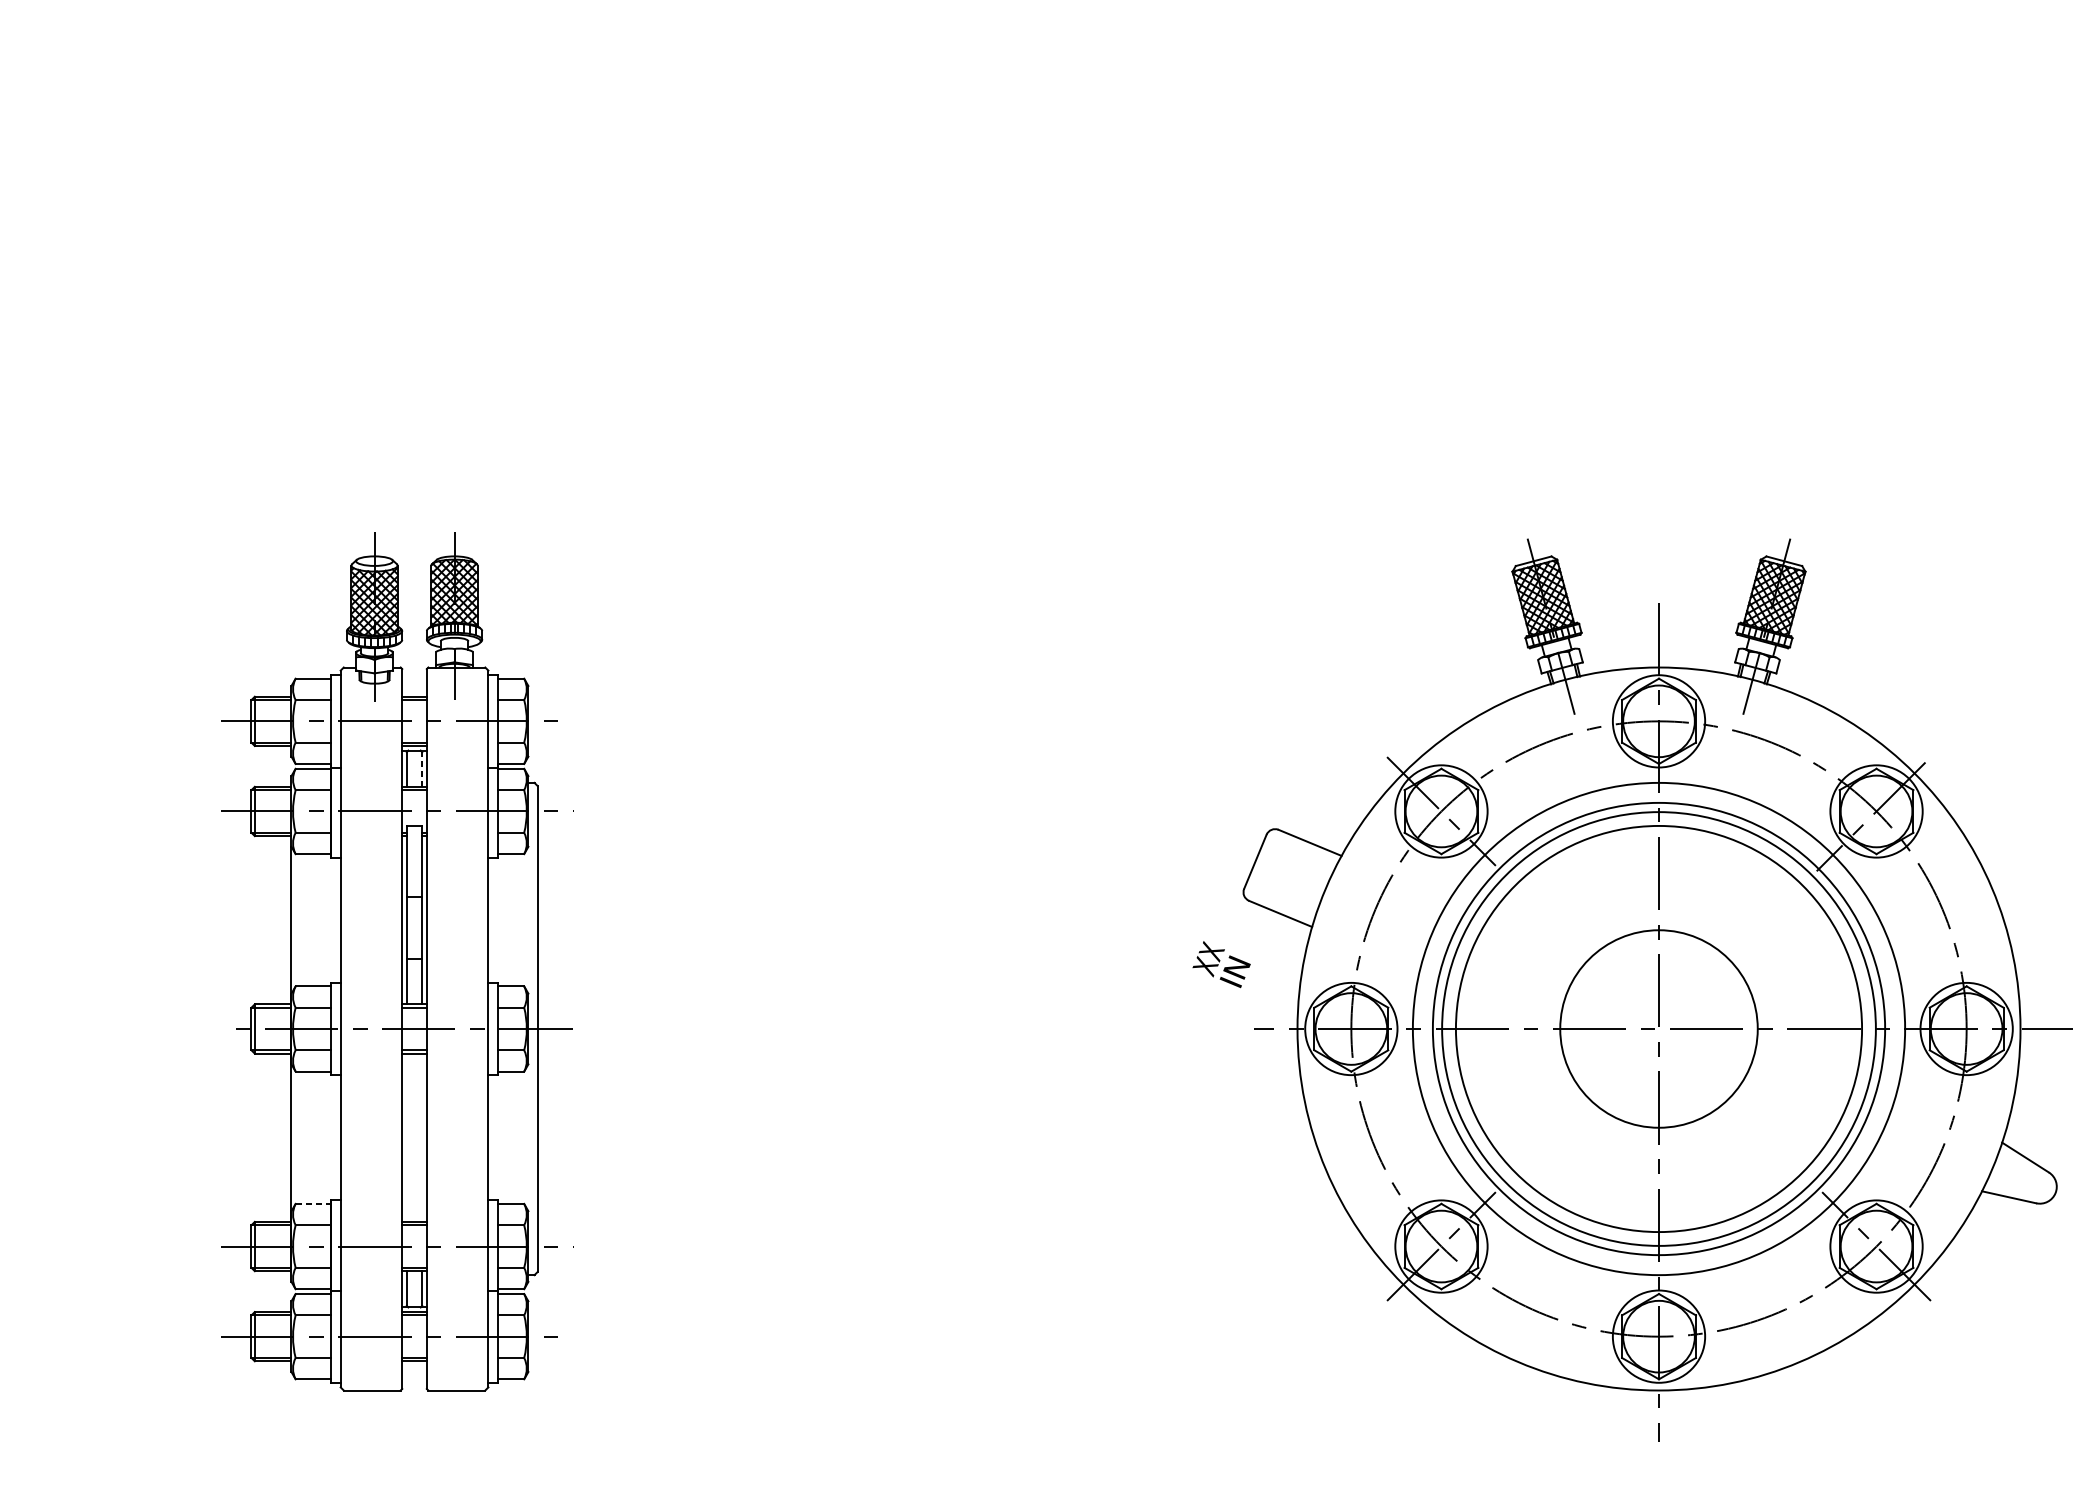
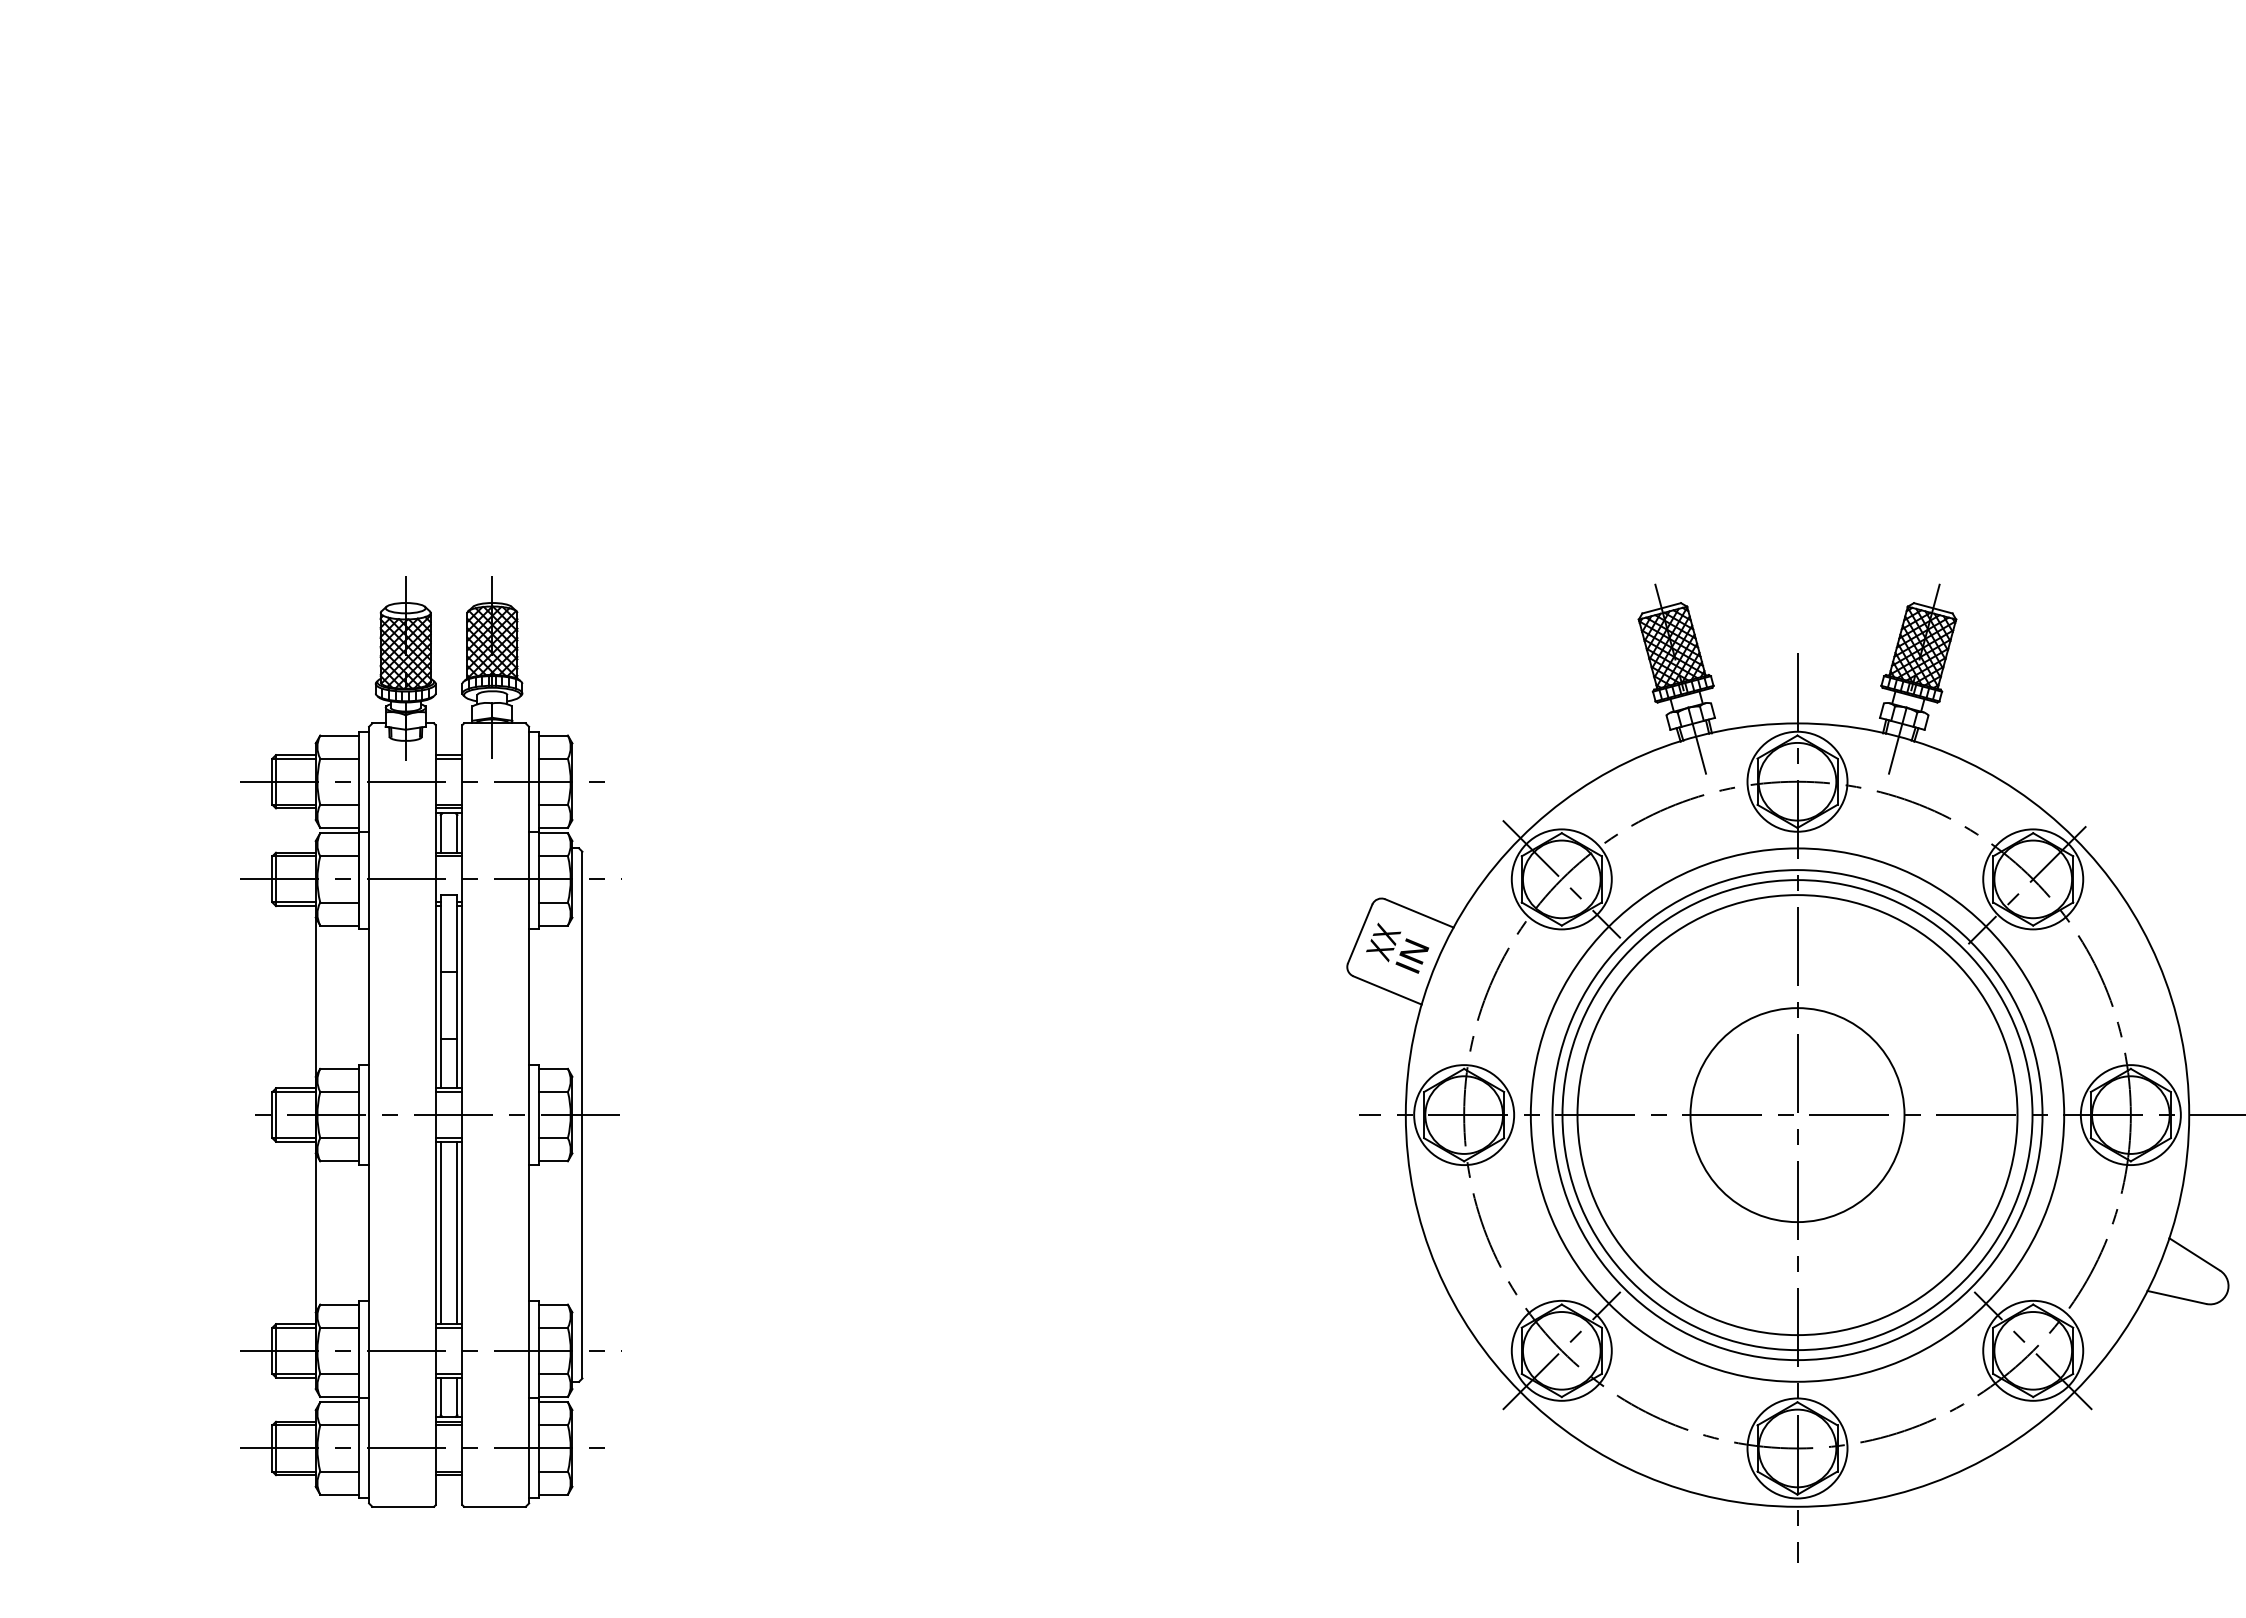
line: (422, 769) -> (457, 833), dashed -> solid
text: (1221, 963) -> (1397, 947), moved
line: (406, 1137) -> (440, 1232), added
line: (422, 1137) -> (457, 1232), added
line: (314, 1203) -> (340, 1304), dashed -> solid

